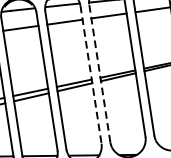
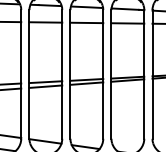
line: (99, 72) -> (111, 73), dashed -> solid
line: (91, 74) -> (103, 74), dashed -> solid

